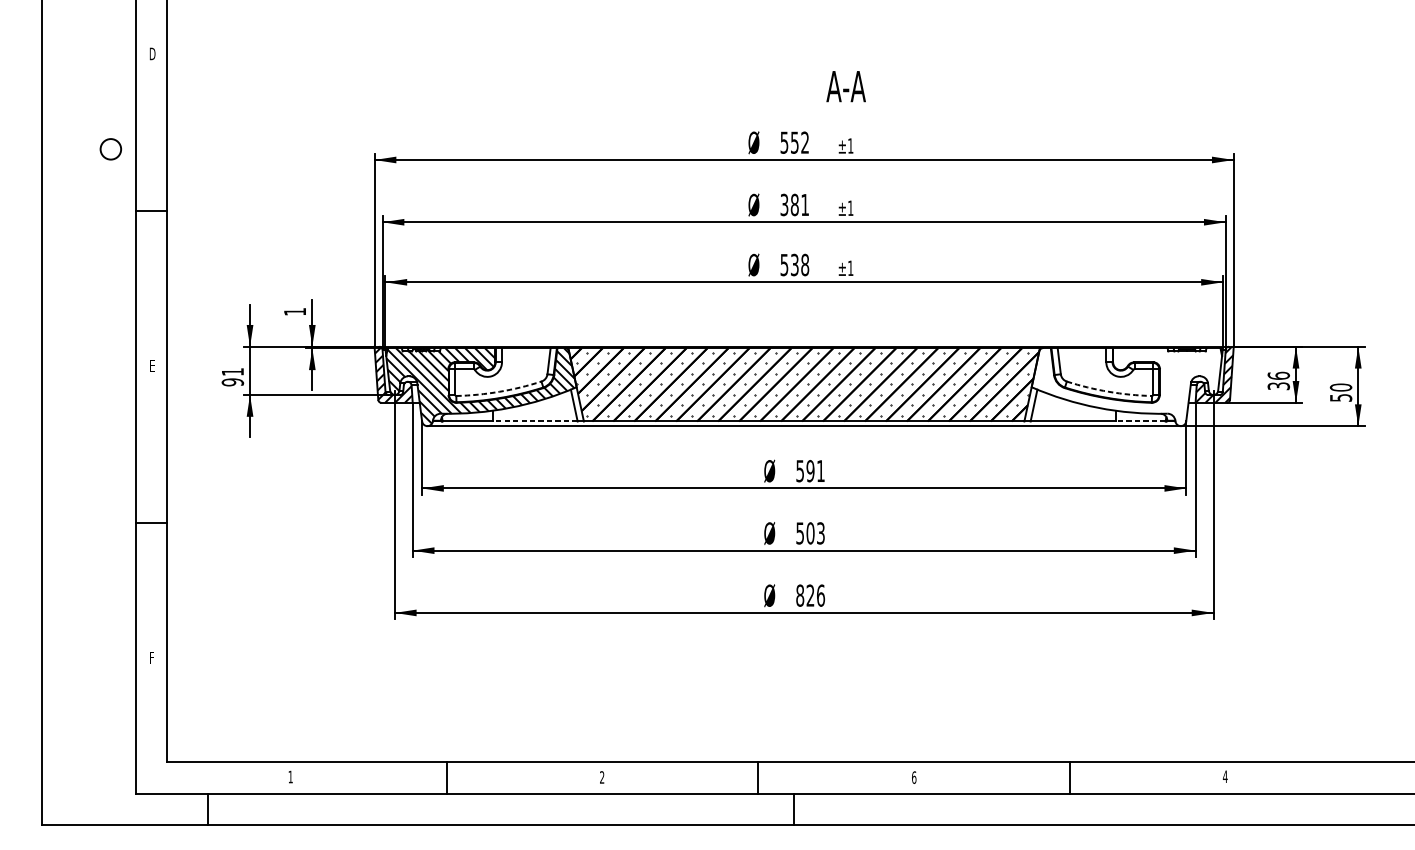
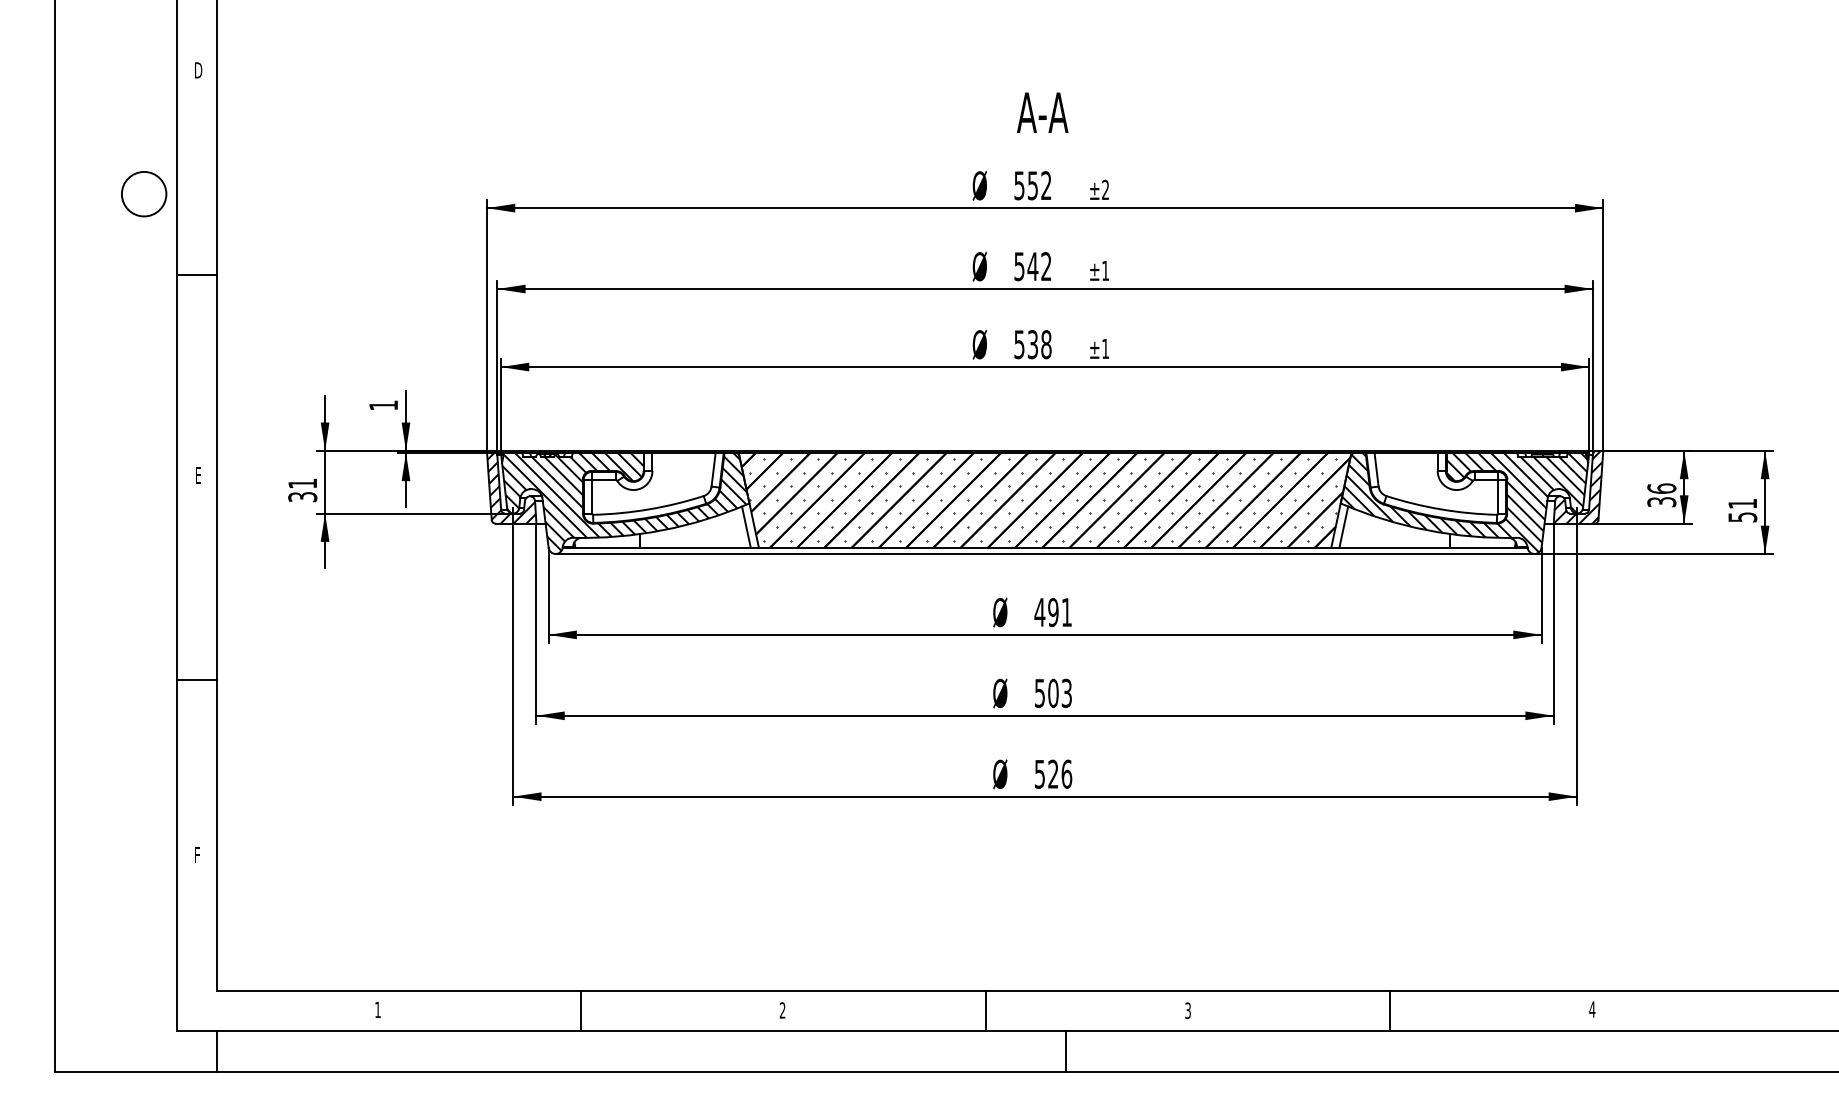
text: (846, 86) -> (1042, 112), moved
text: (850, 145) -> (1105, 189), ±1 -> ±2
circle: (111, 149) -> (144, 194), size x1.67
text: (795, 204) -> (1033, 266), 381 -> 542
text: (232, 381) -> (302, 496), 91 -> 31
hatch: (1126, 386) -> (1464, 502), added
text: (1340, 387) -> (1742, 503), 50 -> 51
arc: (499, 391) -> (649, 509), dashed -> solid
arc: (1109, 391) -> (1441, 509), dashed -> solid
line: (535, 421) -> (695, 547), dashed -> solid
line: (1140, 421) -> (1481, 547), dashed -> solid
text: (799, 471) -> (1039, 612), 591 -> 491
text: (799, 595) -> (1039, 773), 826 -> 526
text: (914, 777) -> (1188, 1010), 6 -> 3
line: (207, 809) -> (216, 1051), moved
line: (793, 809) -> (1066, 1051), moved

